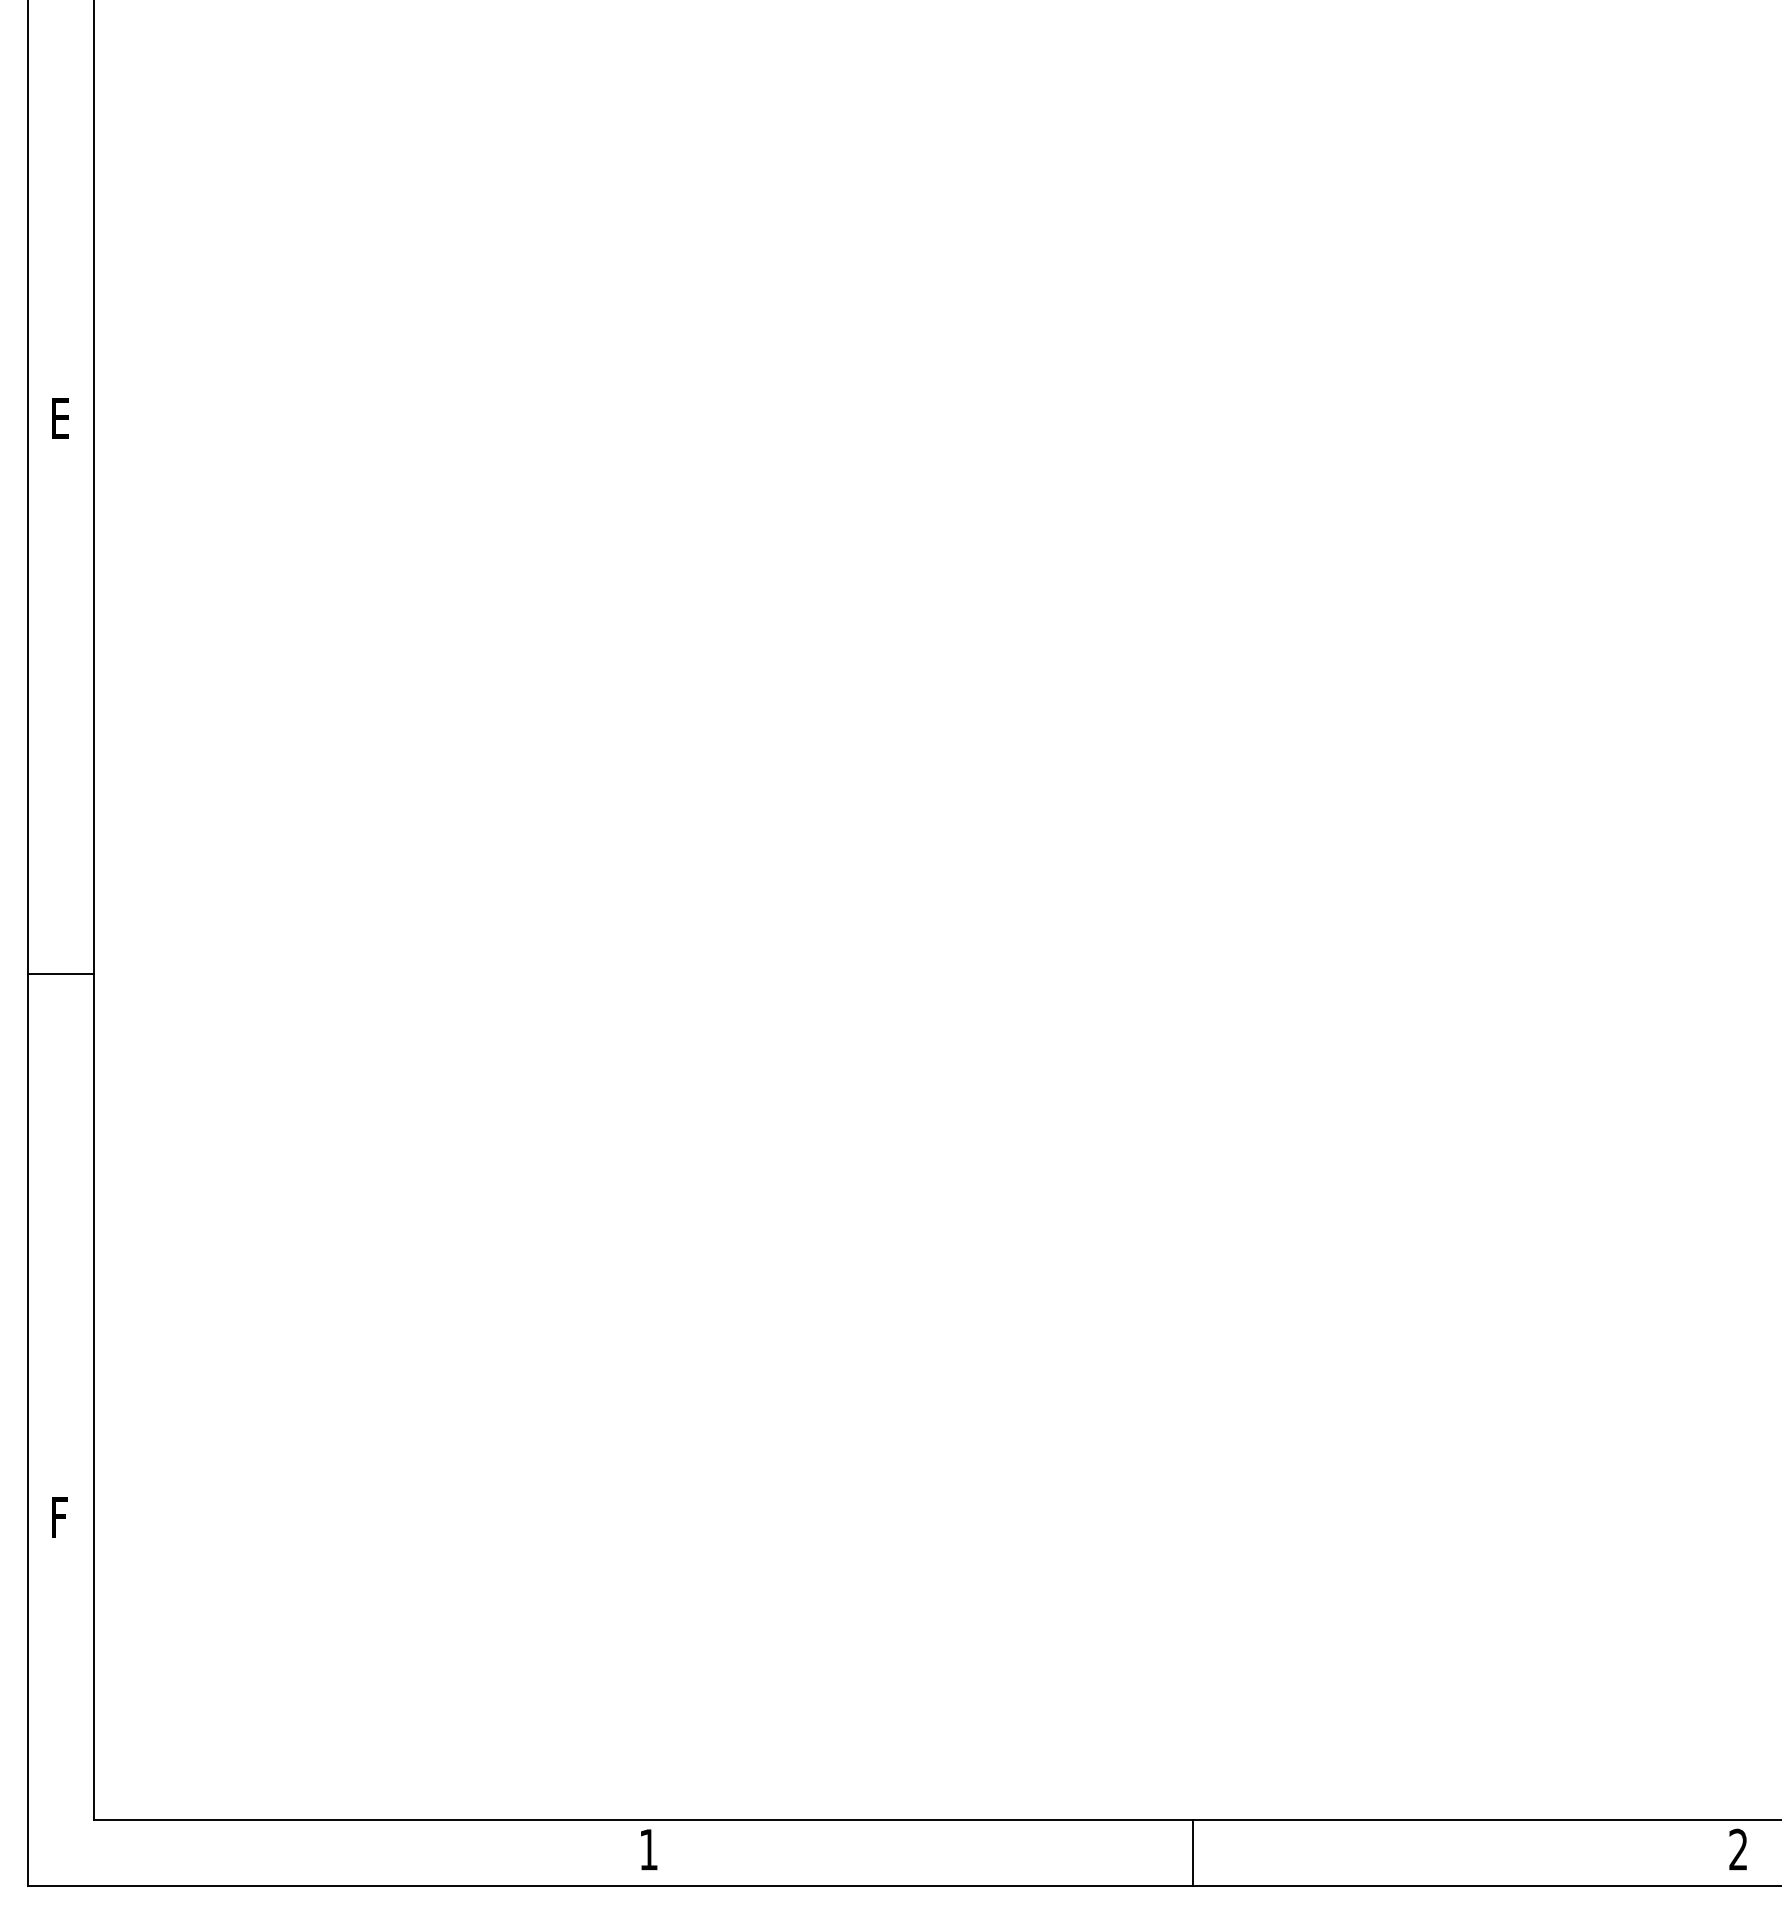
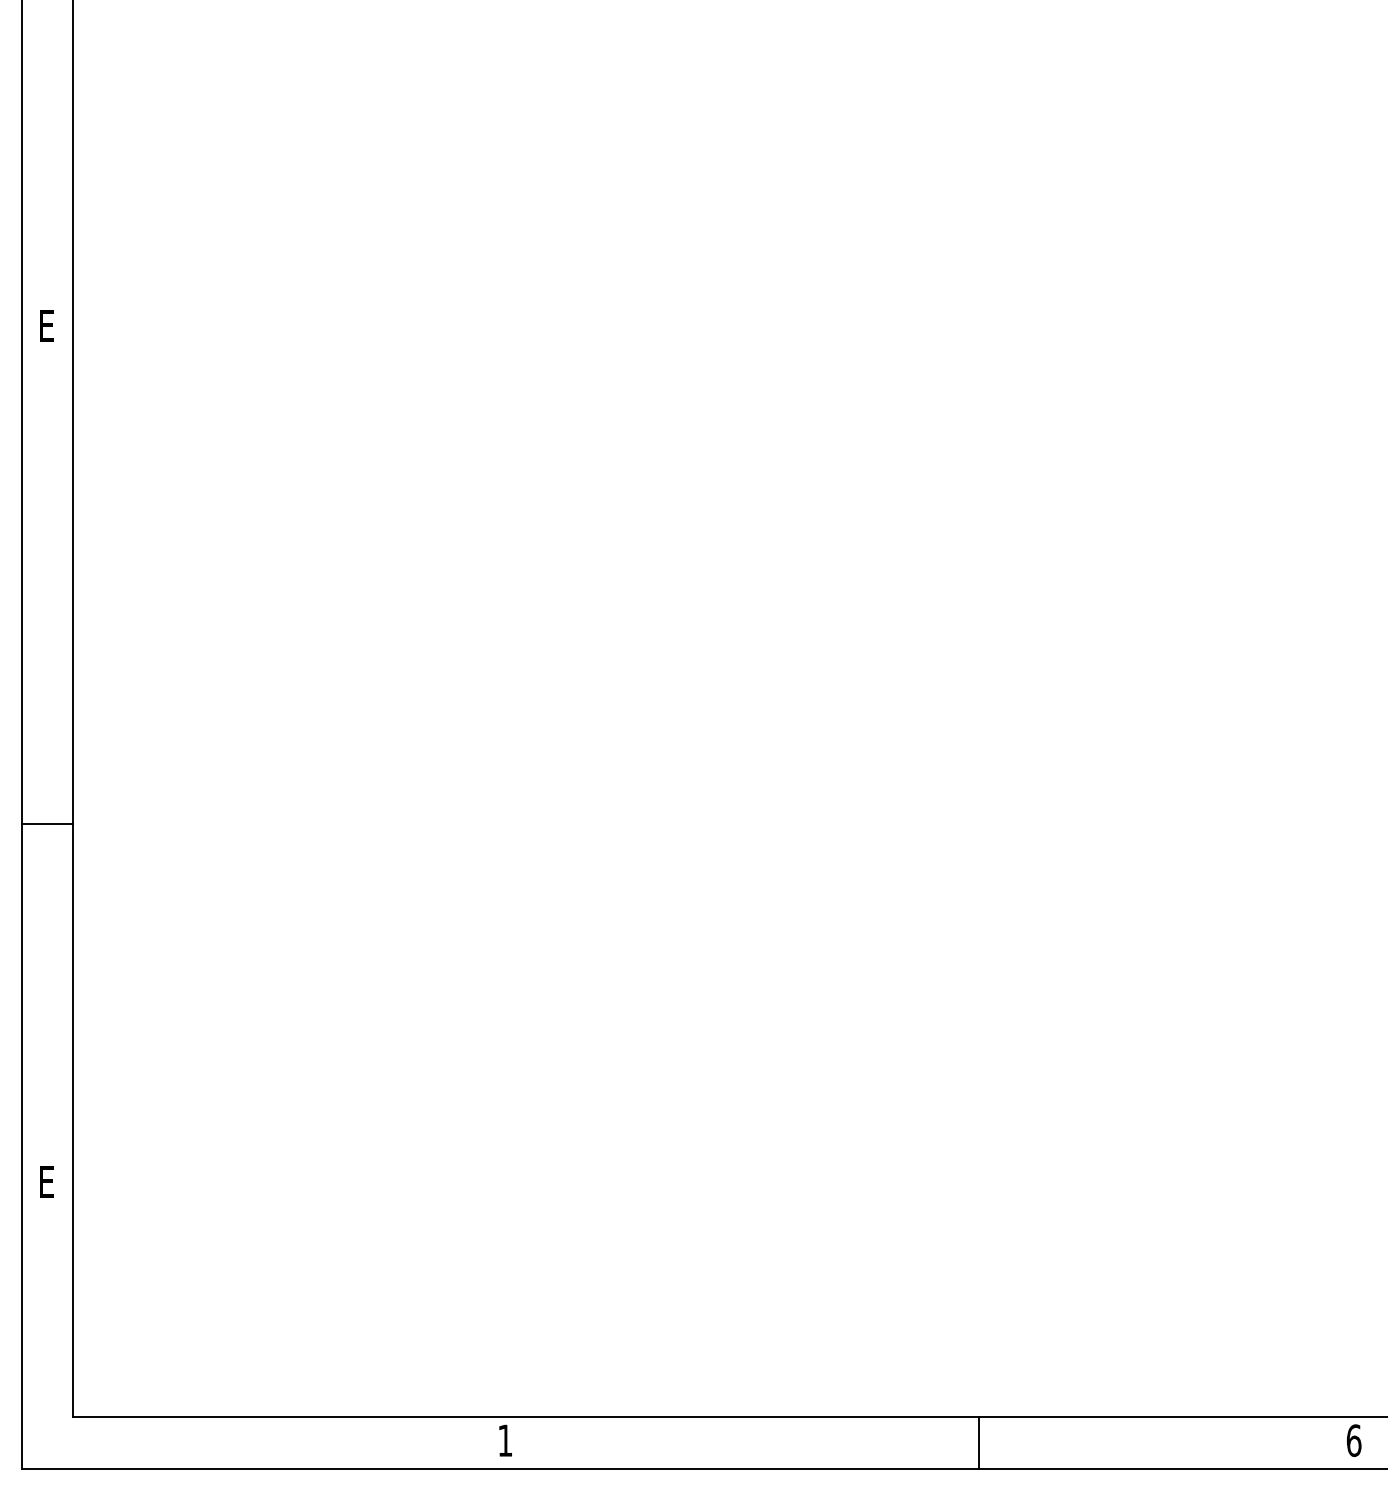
line: (59, 973) -> (46, 824), moved
text: (62, 1516) -> (48, 1181), F -> E
text: (1737, 1849) -> (1353, 1440), 2 -> 6
line: (1192, 1852) -> (978, 1442), moved

